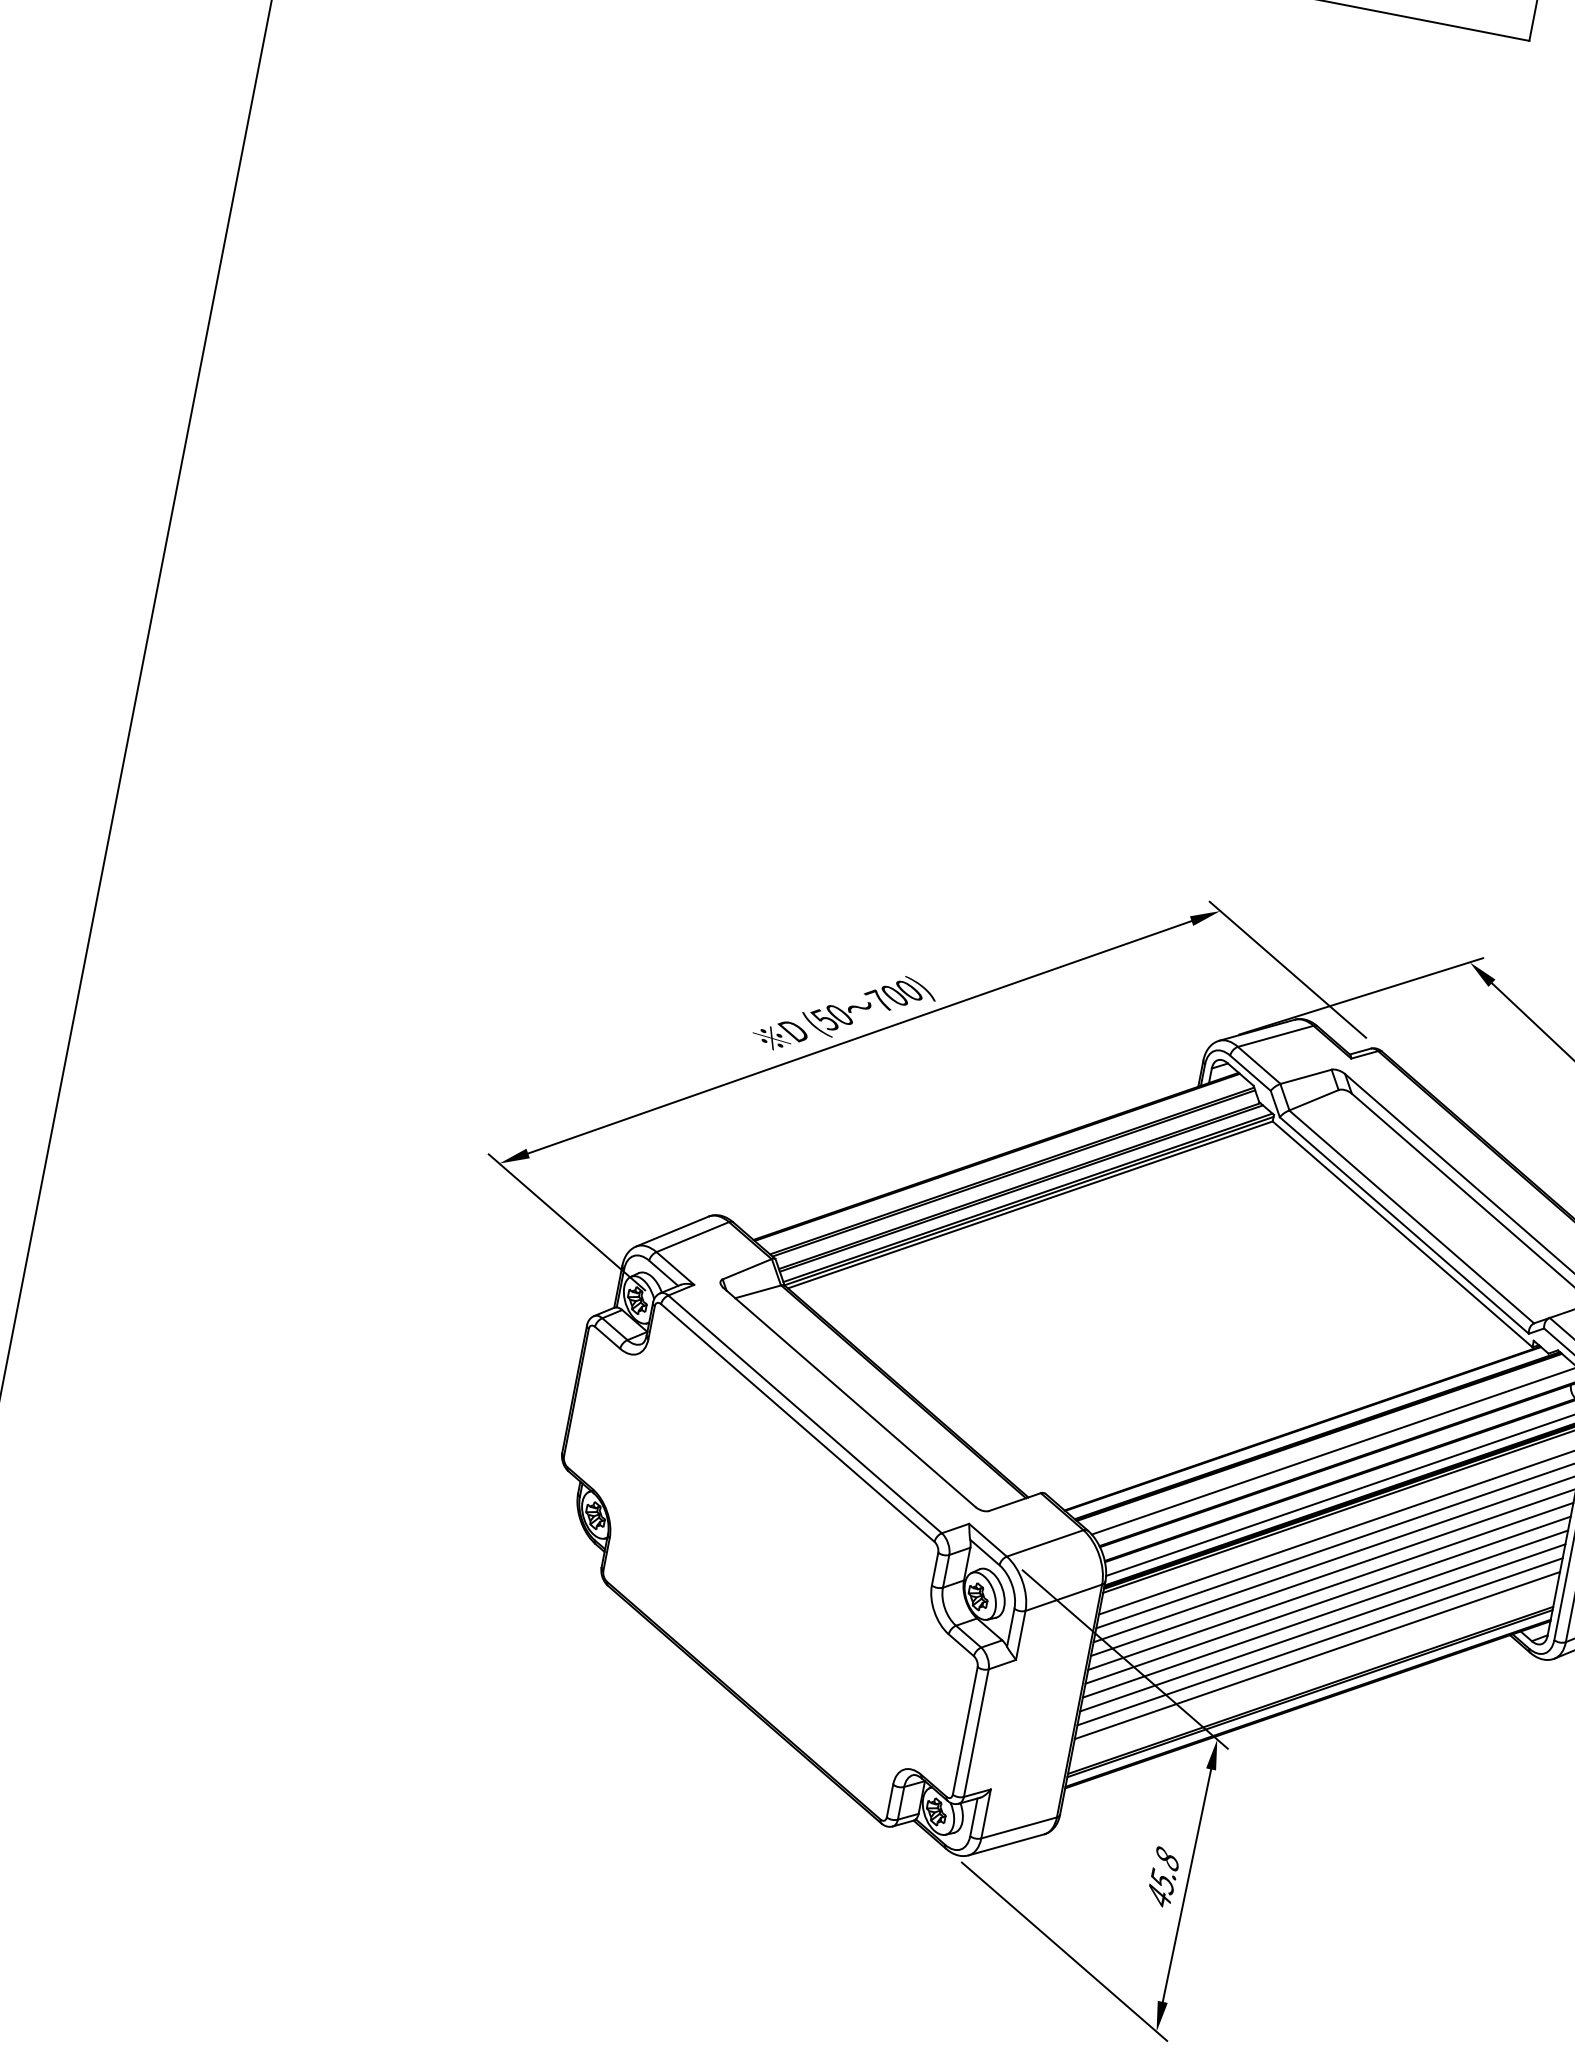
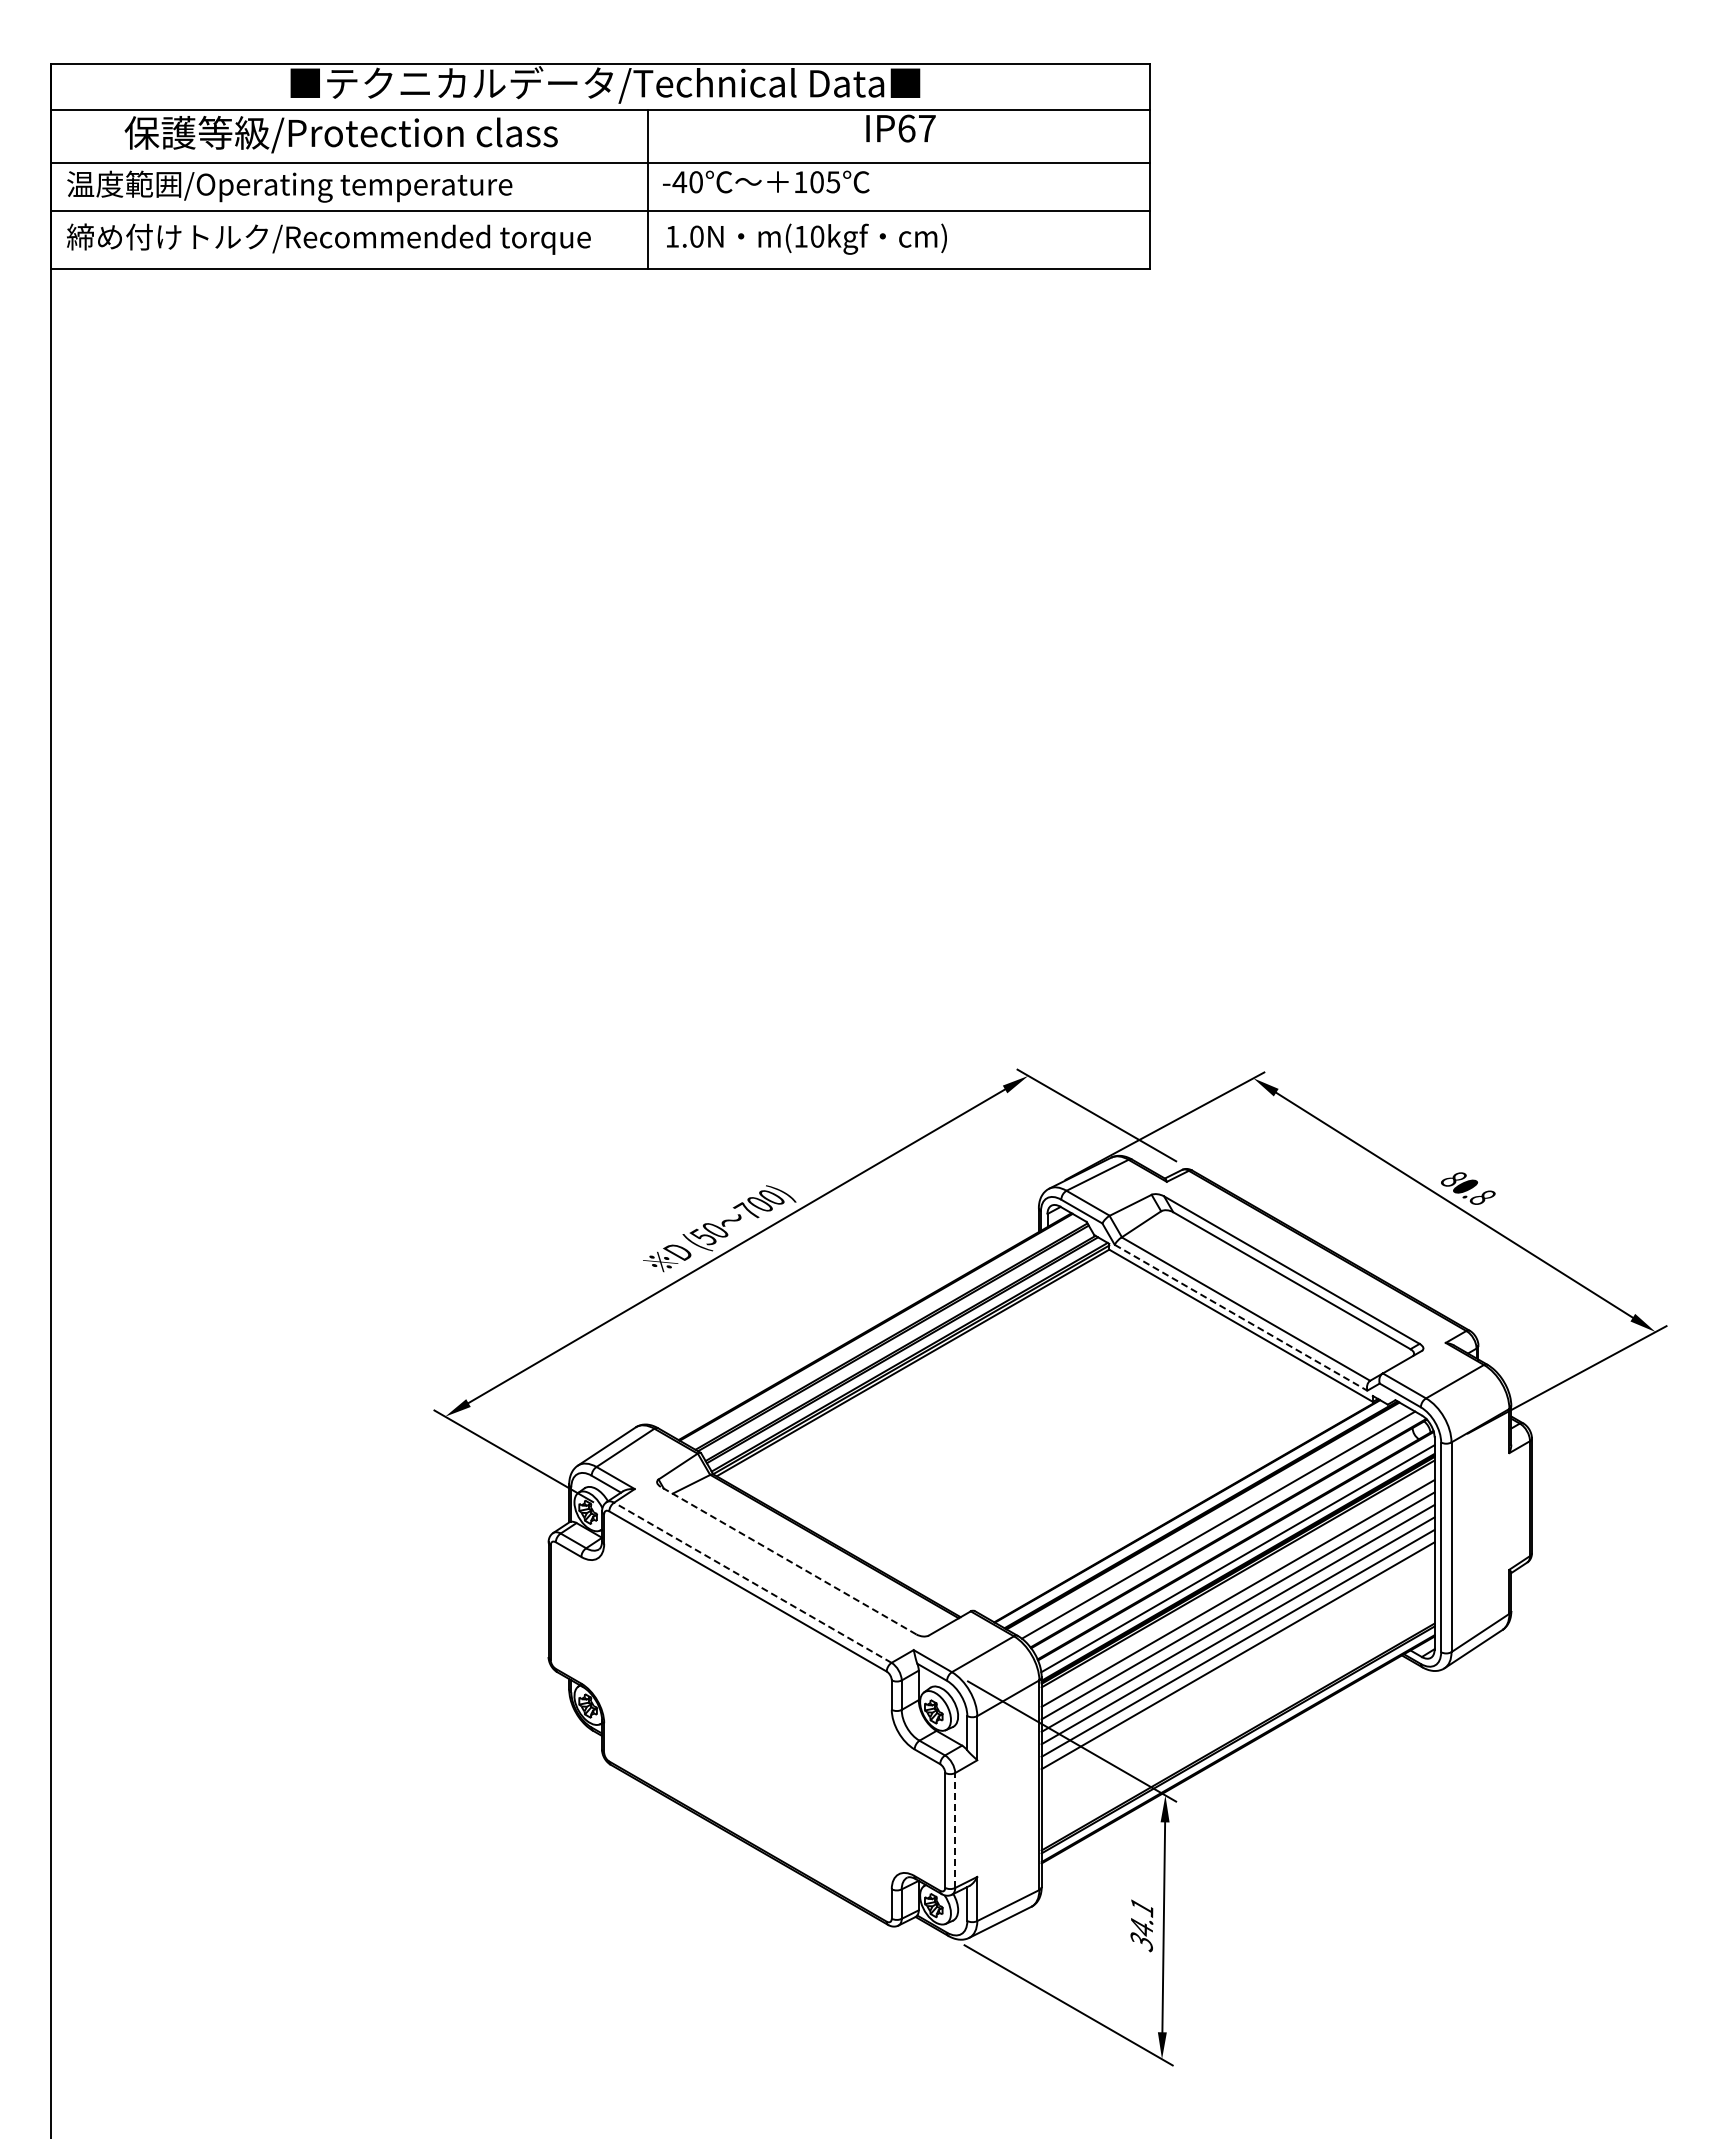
line: (1404, 1225) -> (1241, 1317), solid -> dashed
line: (849, 1397) -> (788, 1560), solid -> dashed
line: (804, 1414) -> (752, 1582), solid -> dashed
line: (1324, 1613) -> (1237, 1667), removed
line: (1322, 1627) -> (1237, 1680), removed
line: (1319, 1640) -> (1237, 1692), removed
line: (1316, 1655) -> (1237, 1705), removed
line: (976, 1733) -> (955, 1830), solid -> dashed
text: (1162, 1877) -> (1141, 1924), 45.8 -> 34.1

